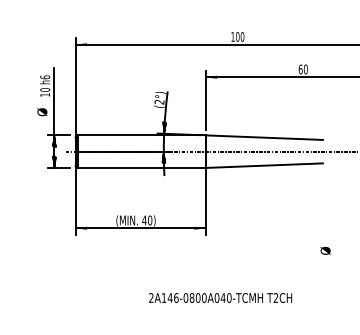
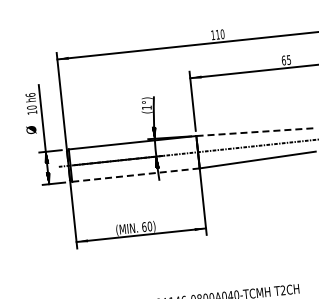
text: (237, 36) -> (217, 34), 100 -> 110
text: (305, 69) -> (288, 60), 60 -> 65
text: (159, 102) -> (146, 108), (2°) -> (1°)
line: (264, 137) -> (254, 131), solid -> dashed
line: (142, 167) -> (136, 174), solid -> dashed
text: (144, 220) -> (144, 227), 40) -> 60)

